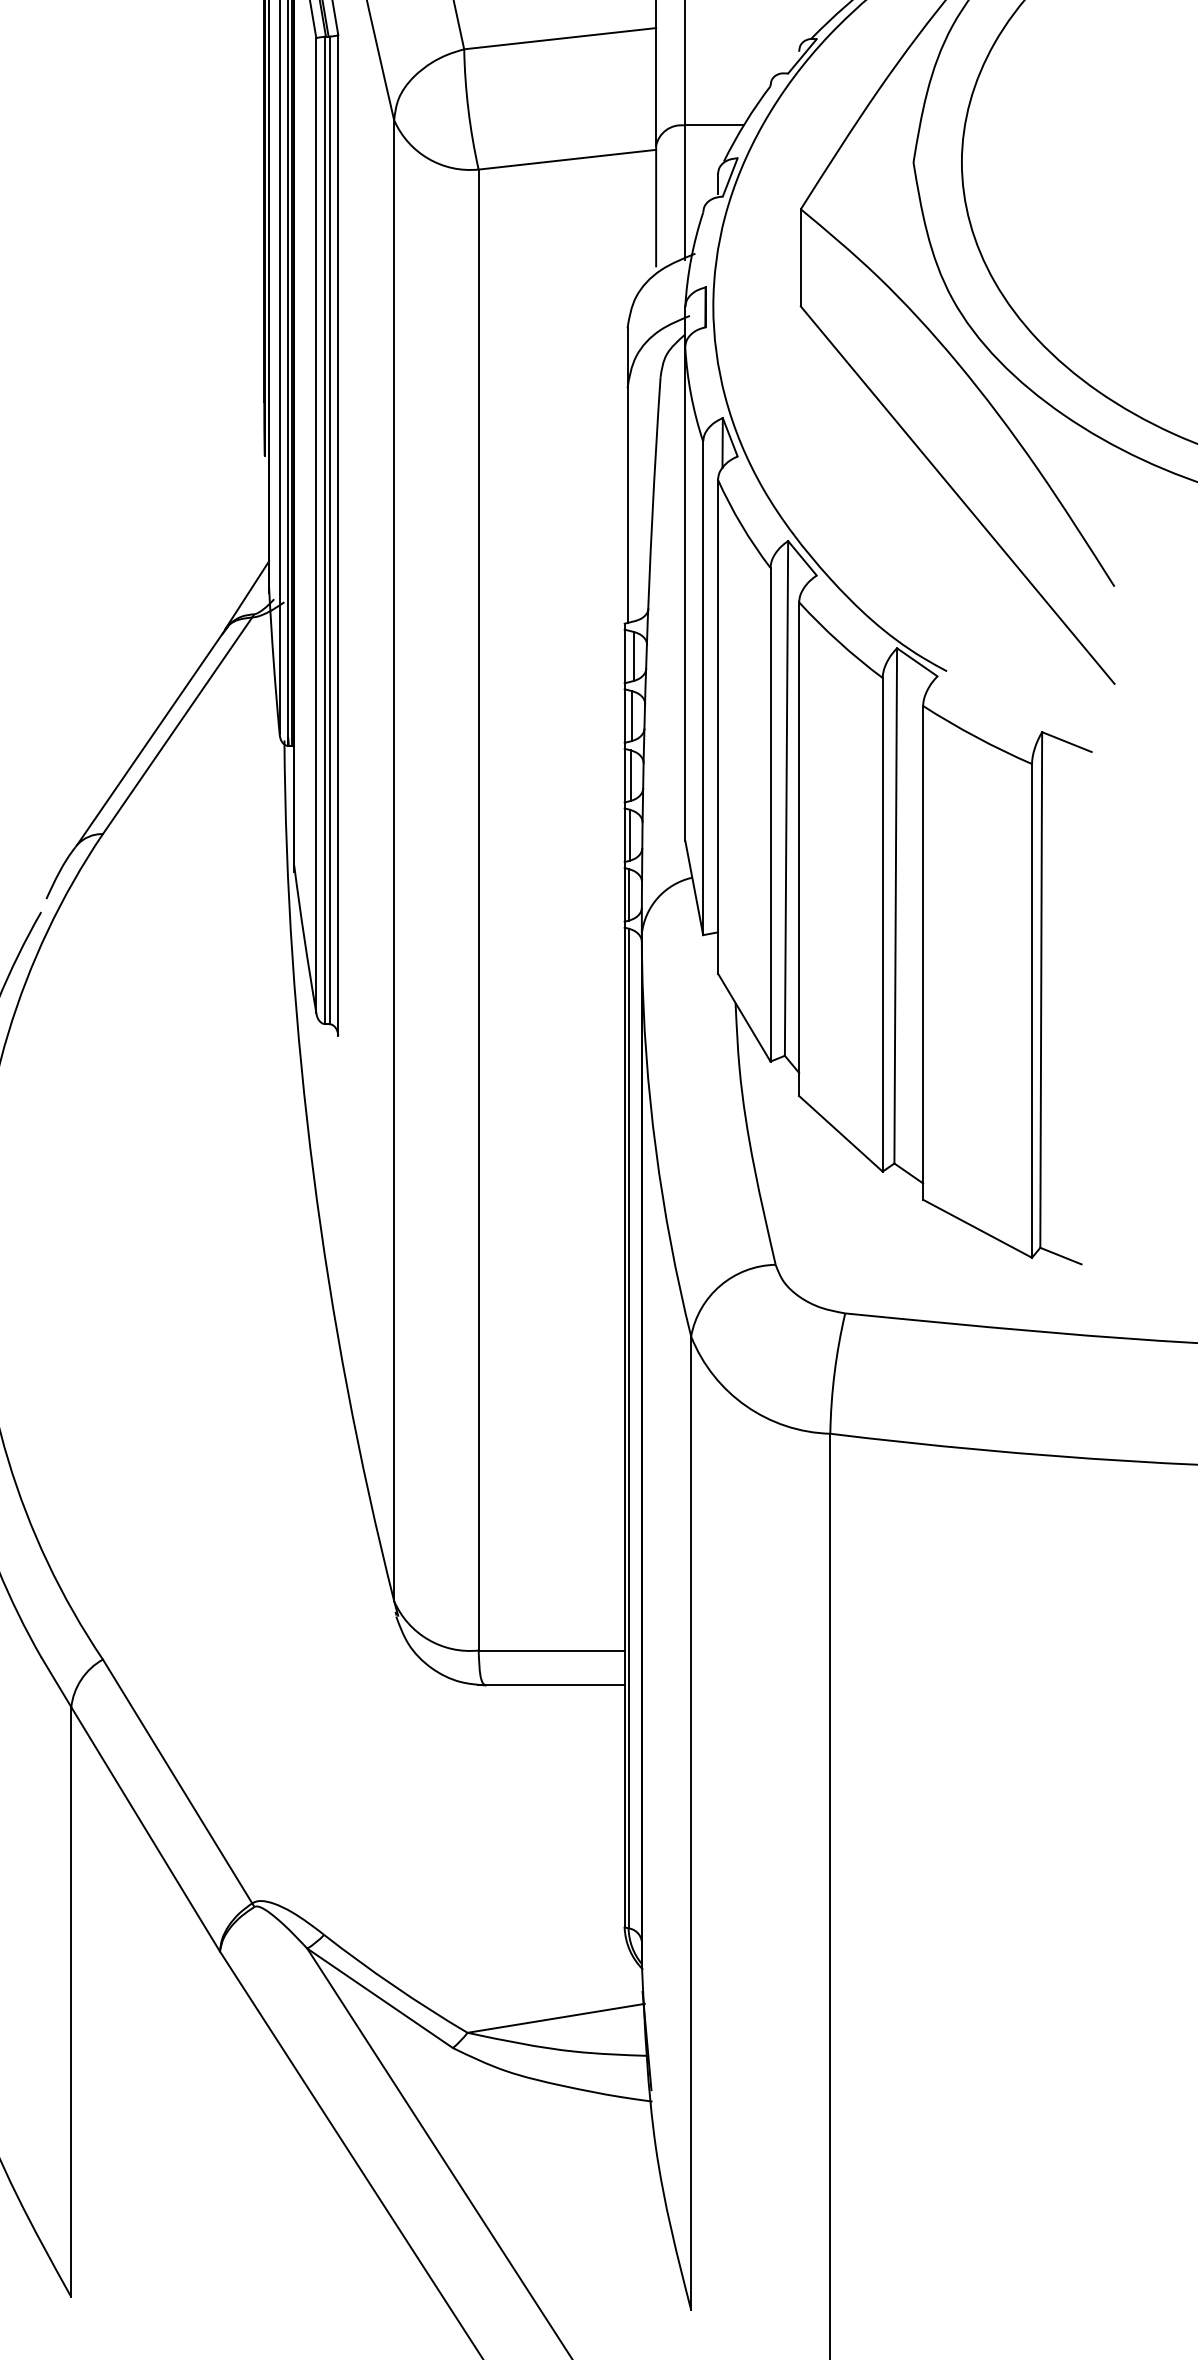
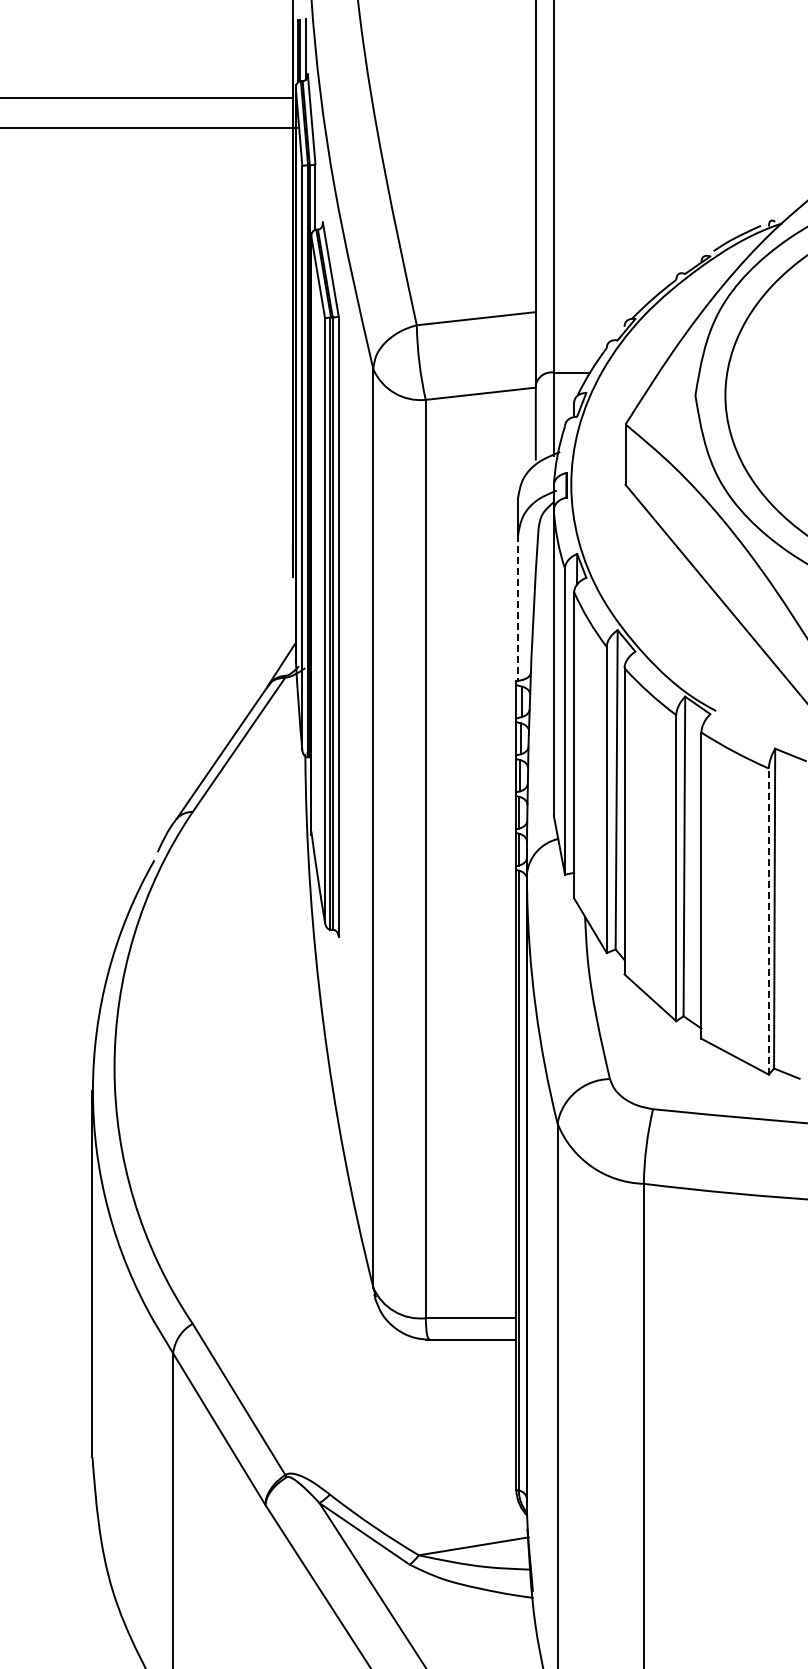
line: (628, 505) -> (518, 608), solid -> dashed
line: (1031, 1010) -> (768, 921), solid -> dashed

